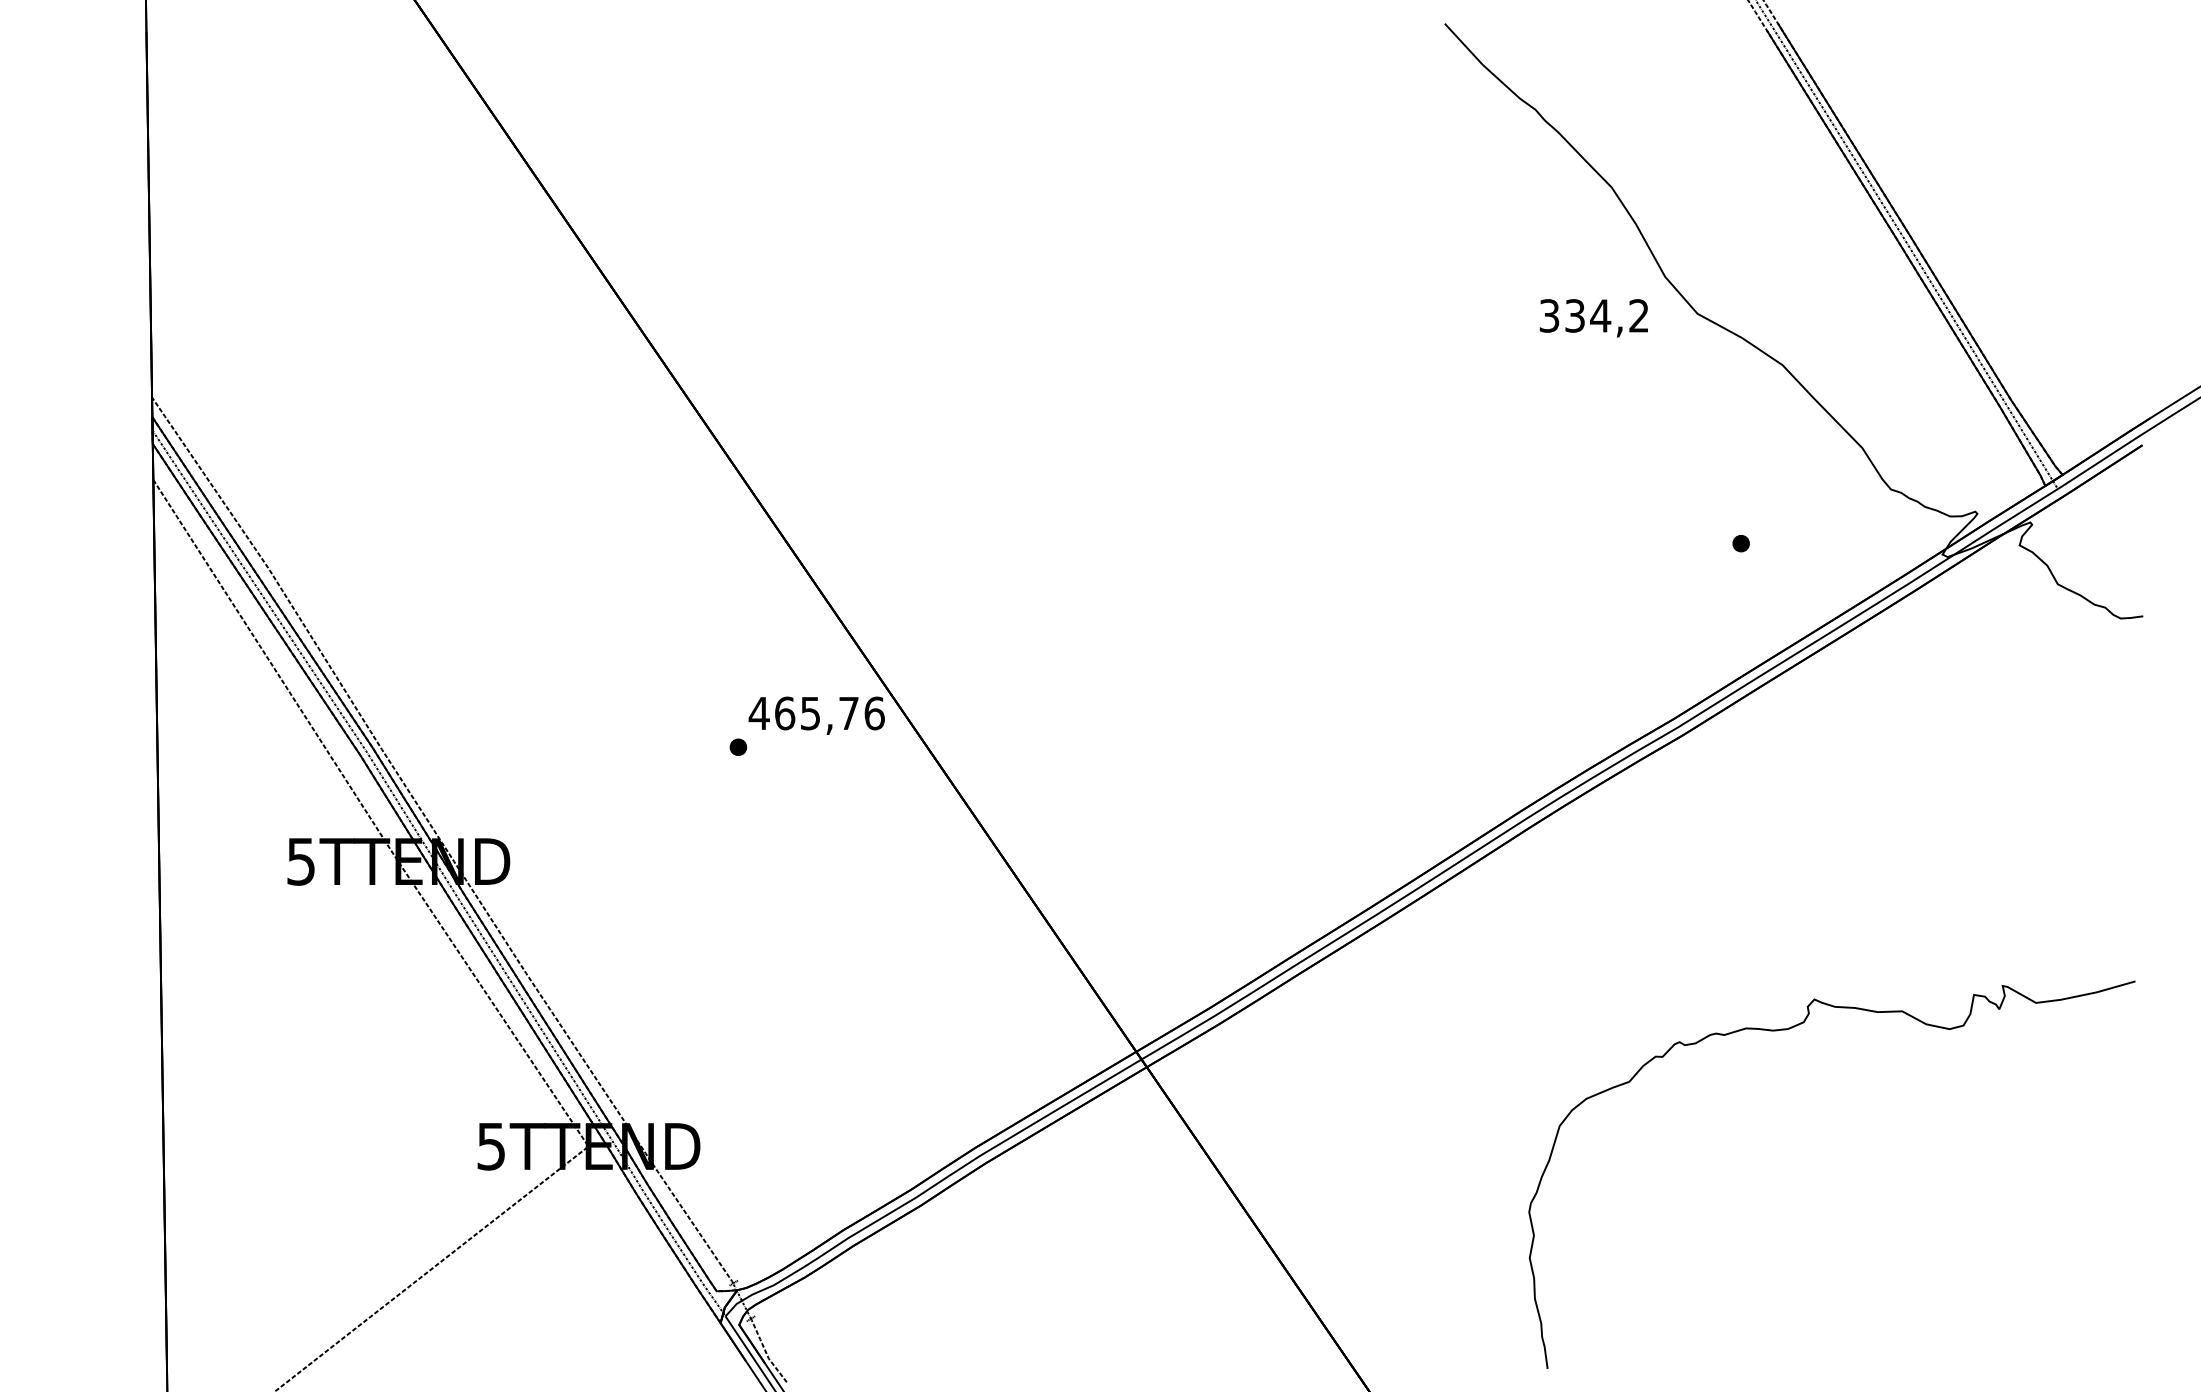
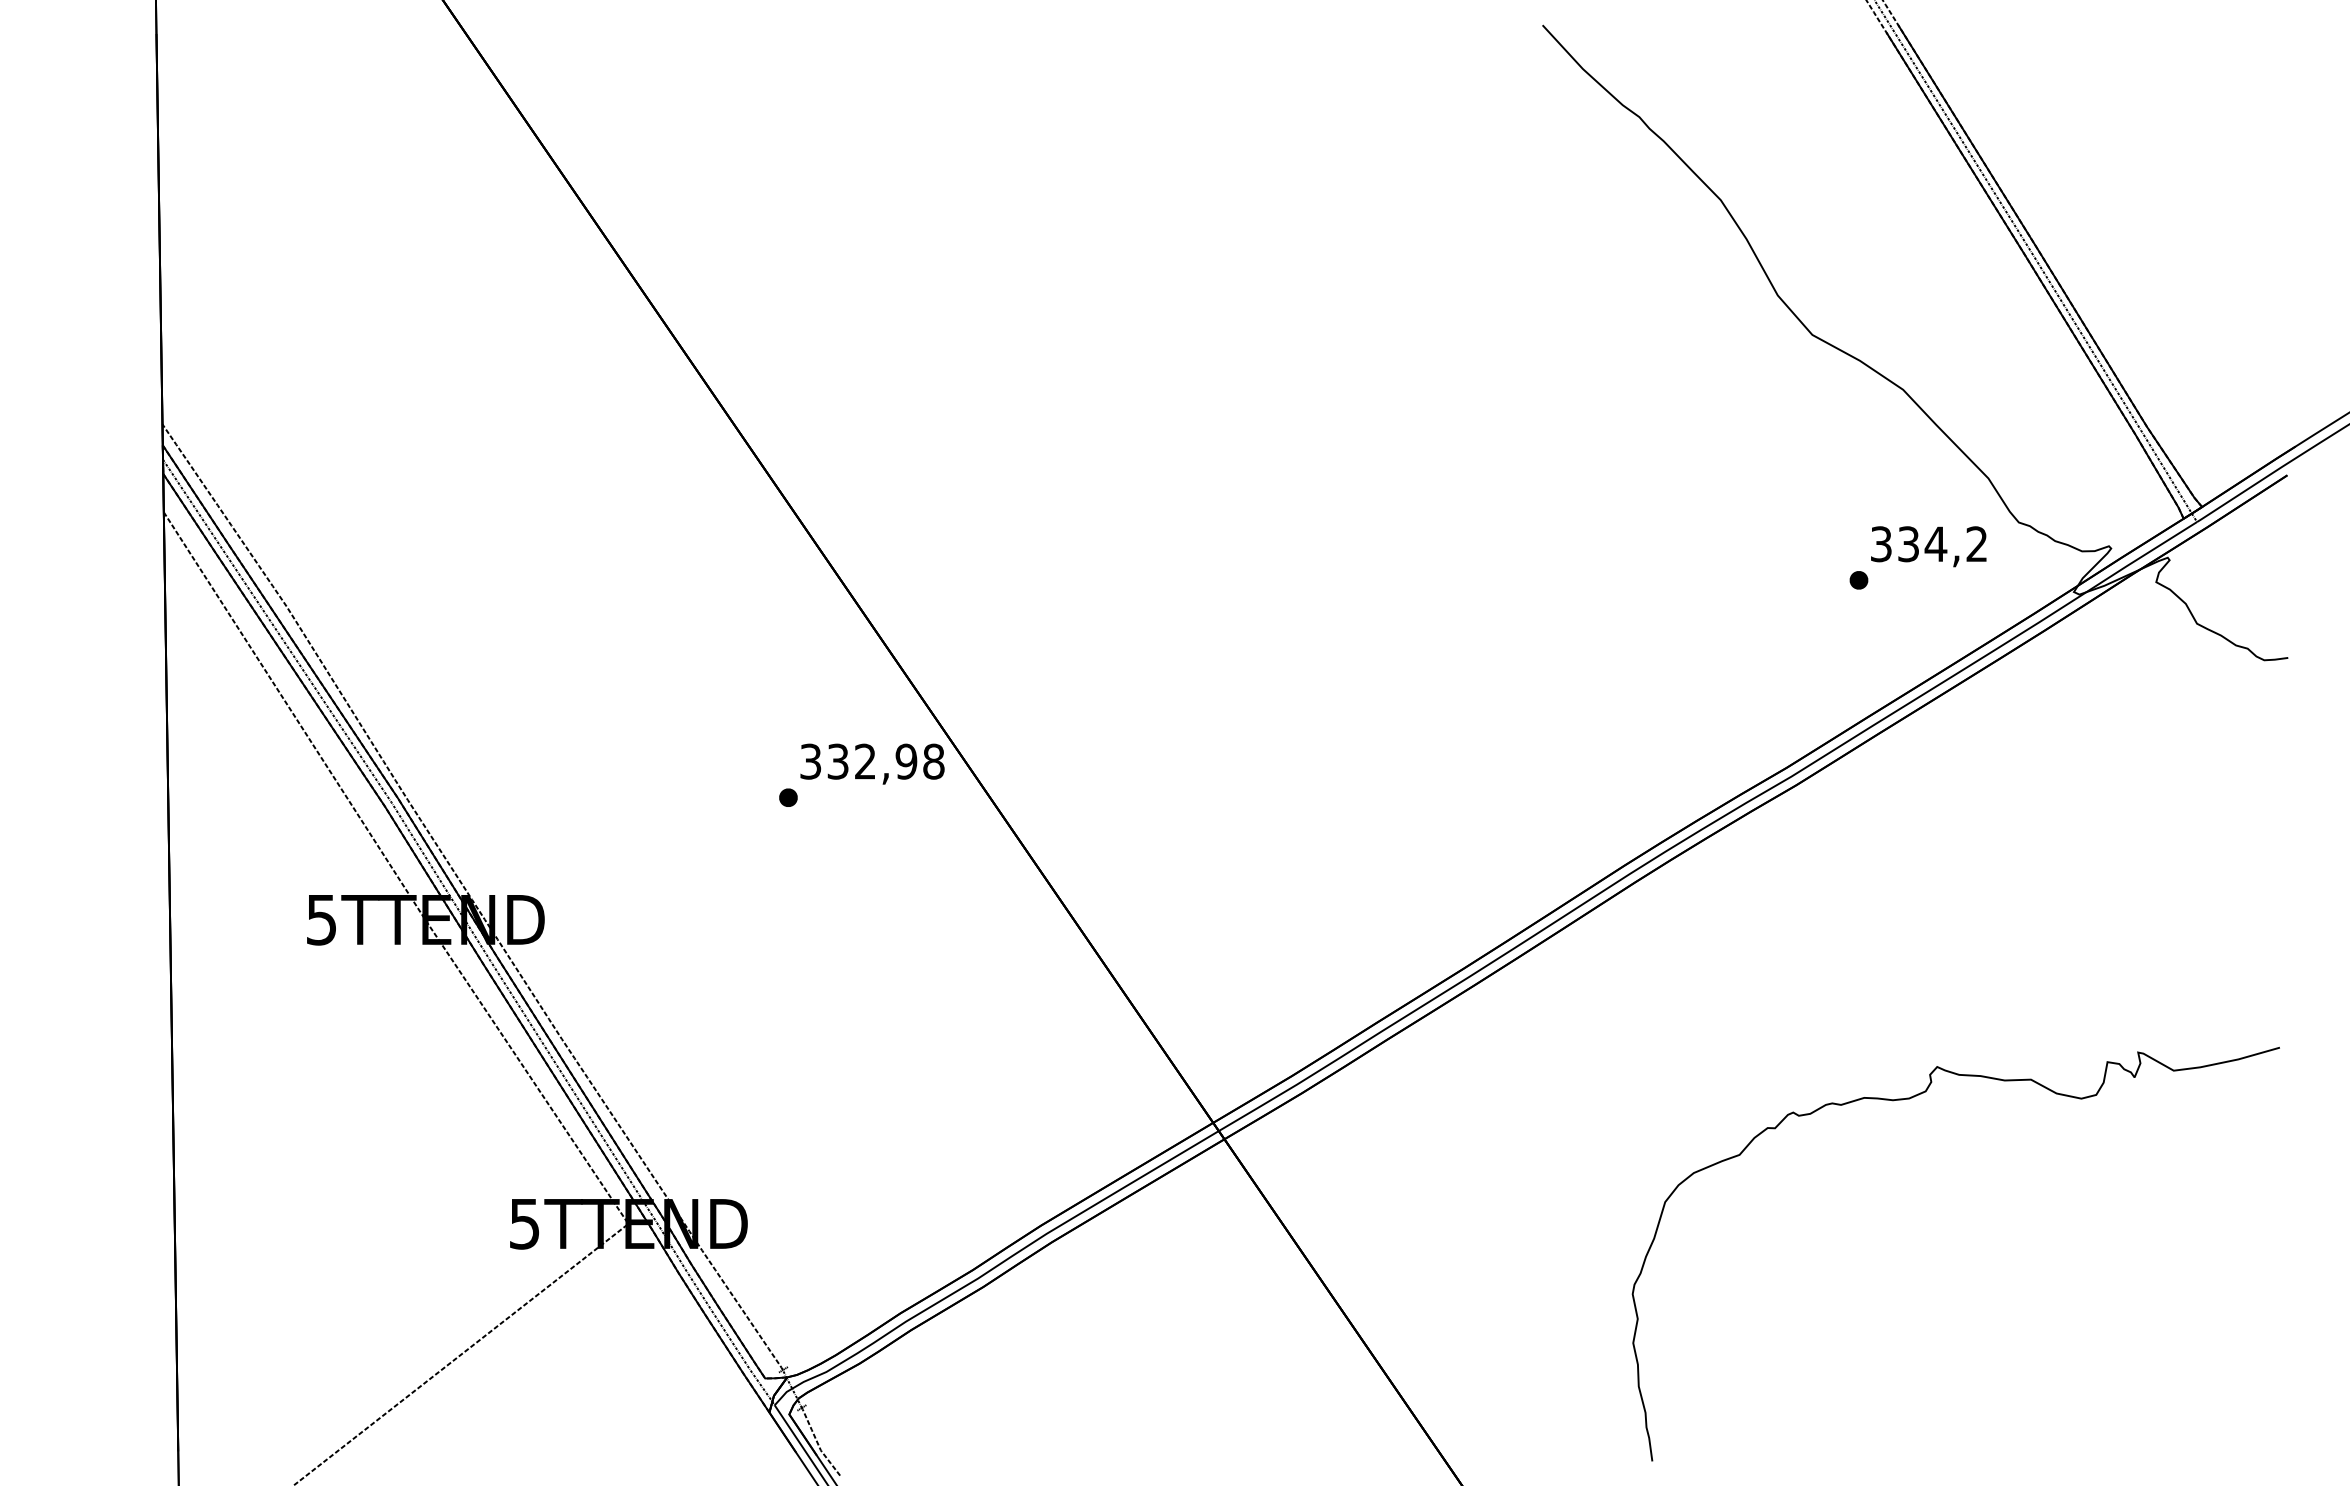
text: (1593, 318) -> (1928, 546), moved
text: (816, 713) -> (871, 761), 465,76 -> 332,98

